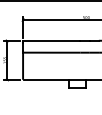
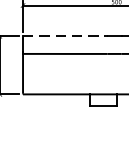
line: (51, 40) -> (65, 35), solid -> dashed

